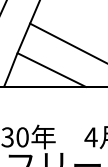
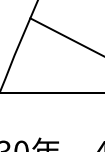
line: (51, 69) -> (55, 72), removed

